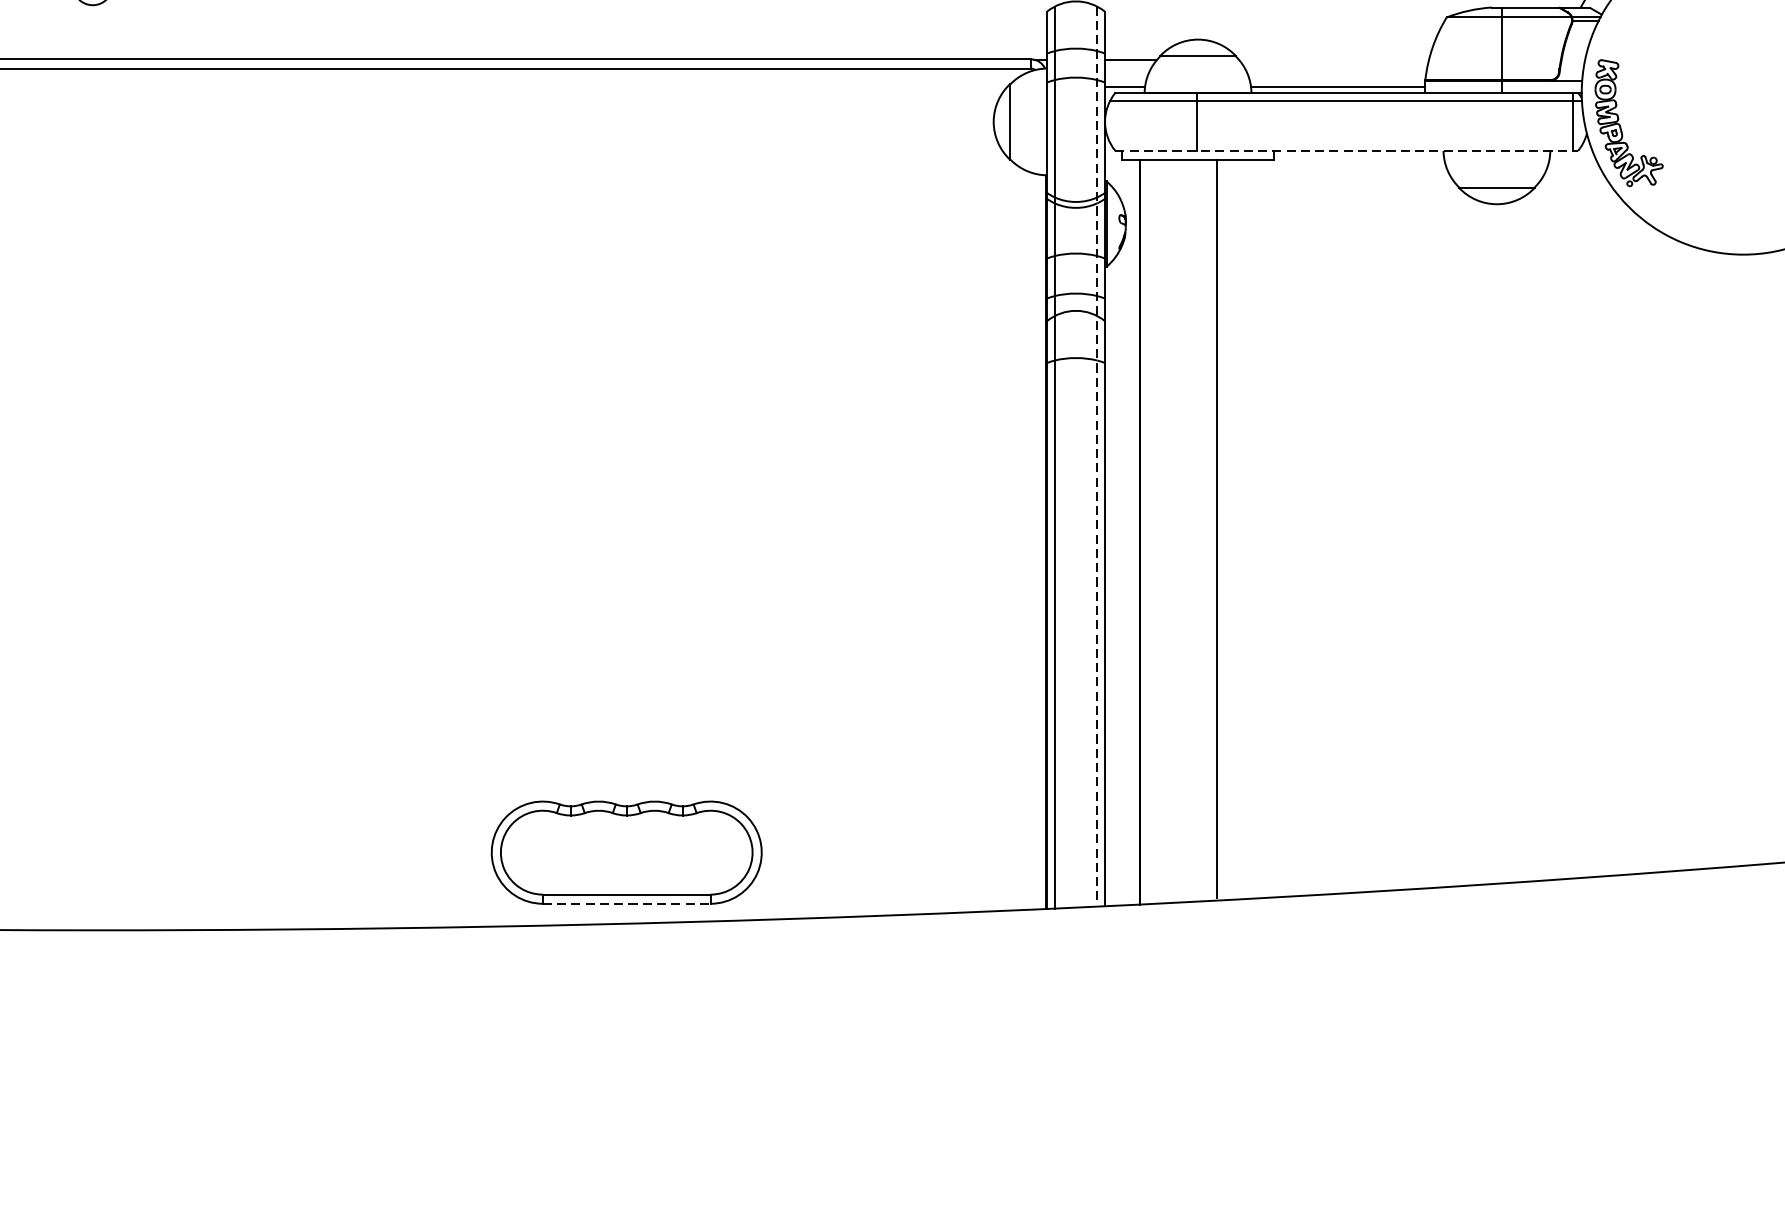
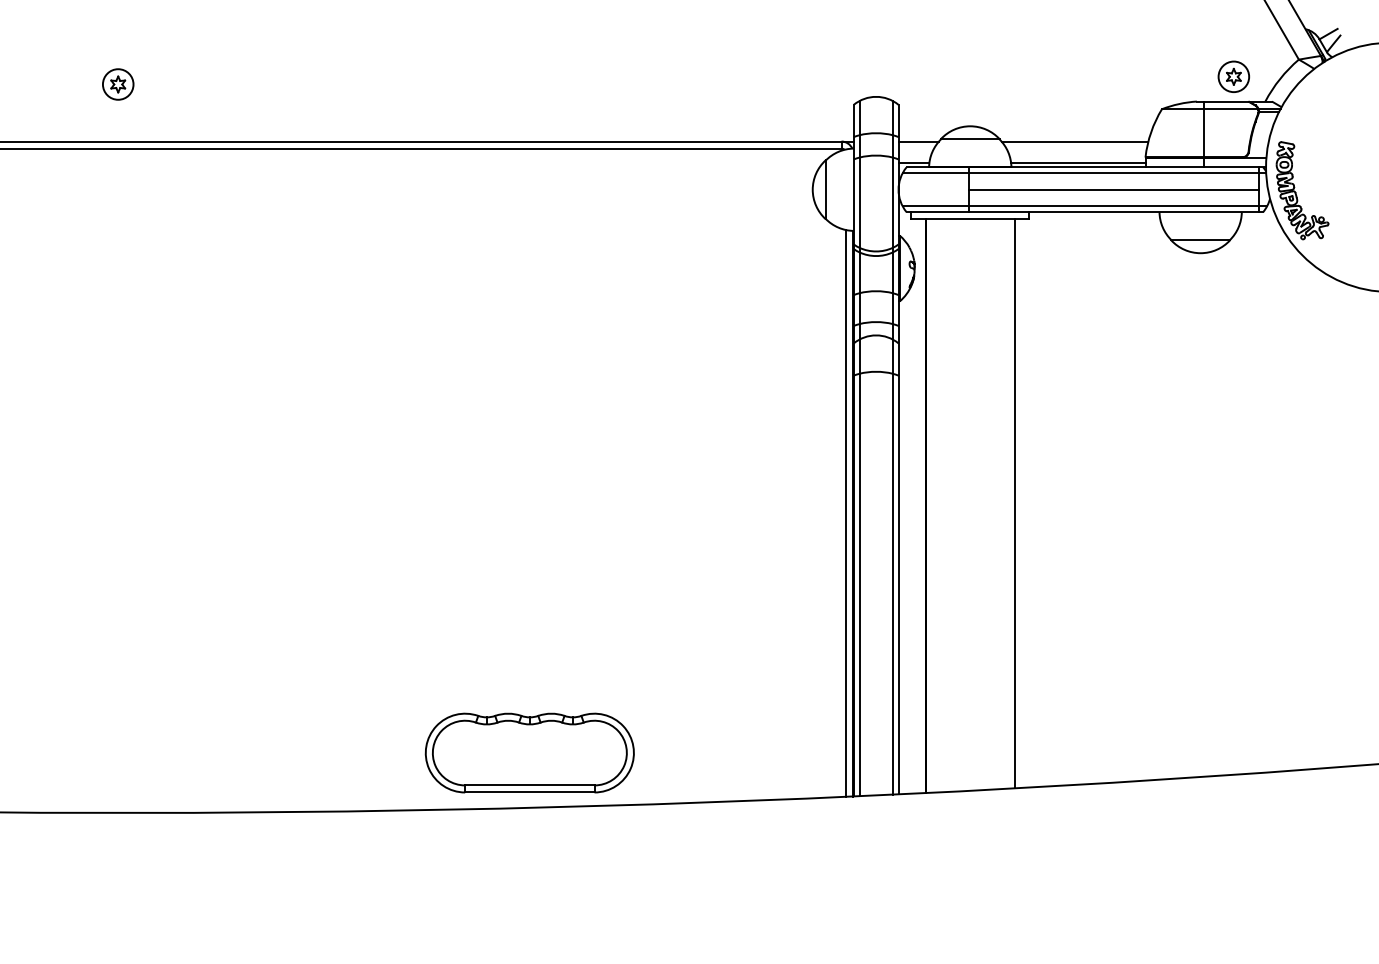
line: (1333, 59) -> (1074, 141), added
line: (1385, 121) -> (1114, 189), added
line: (1346, 143) -> (1084, 206), added
line: (1347, 151) -> (1085, 212), dashed -> solid
line: (1097, 456) -> (892, 447), dashed -> solid
line: (1216, 528) -> (1014, 503), moved
line: (1037, 541) -> (846, 513), added
line: (626, 903) -> (529, 792), dashed -> solid

